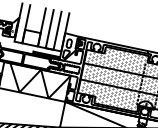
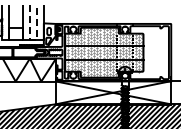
line: (50, 49) -> (34, 39), solid -> dashed

